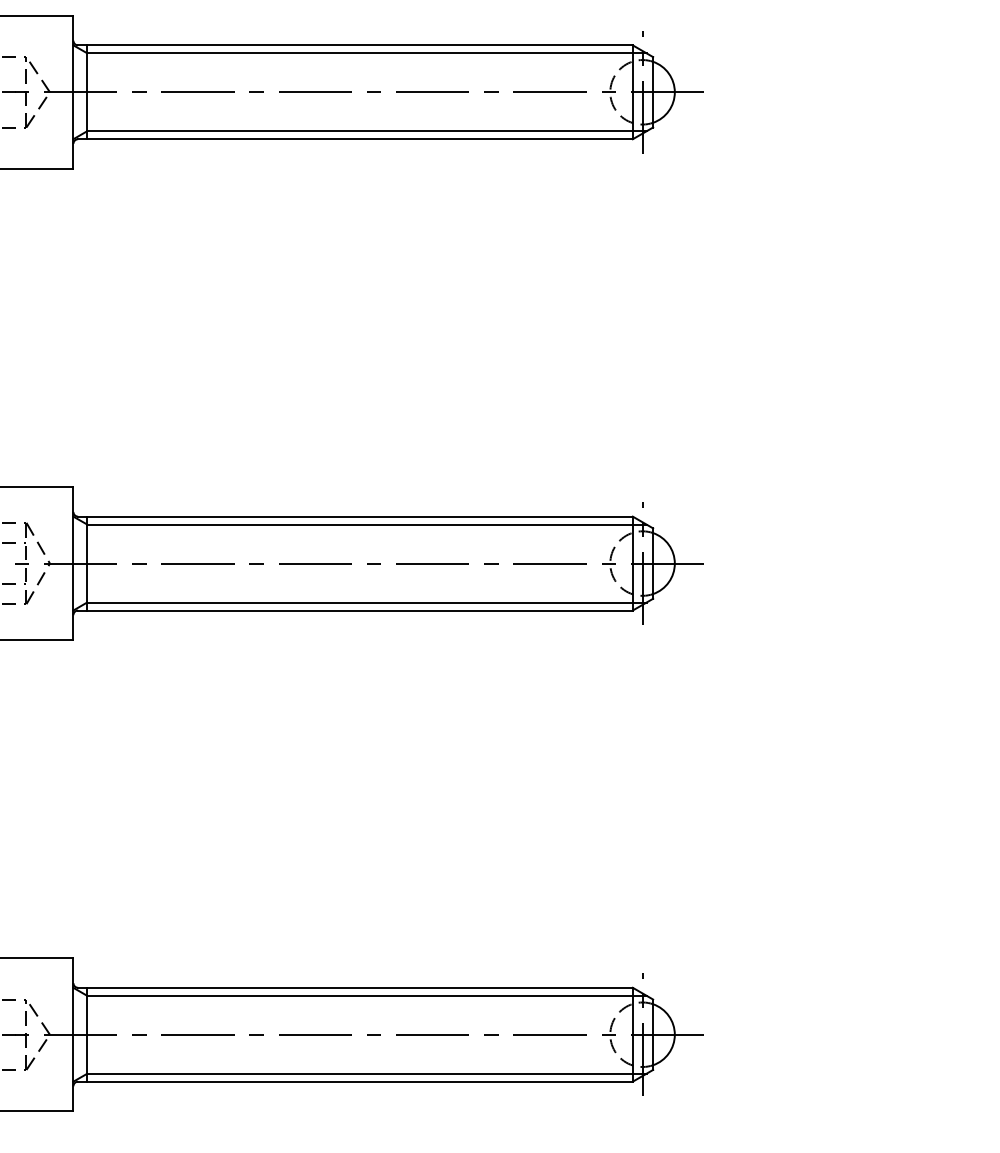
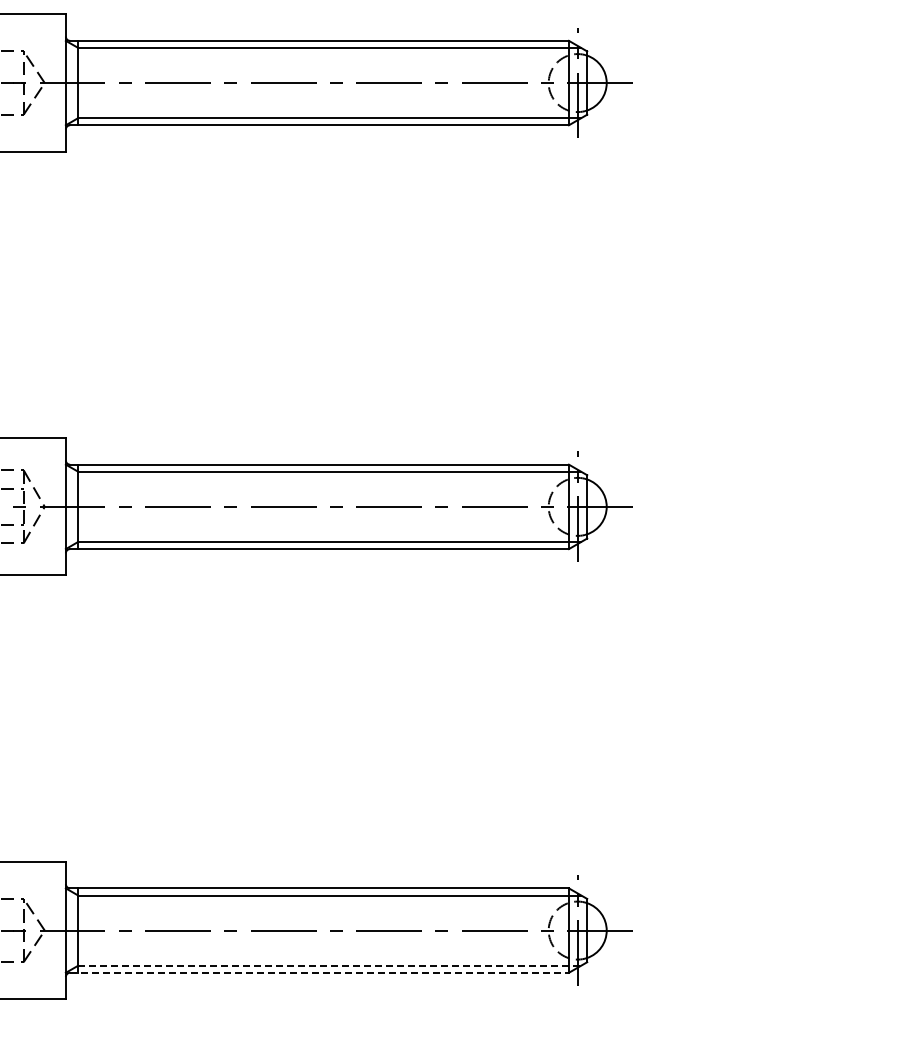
line: (366, 1073) -> (329, 965), solid -> dashed
line: (356, 1081) -> (320, 972), solid -> dashed

